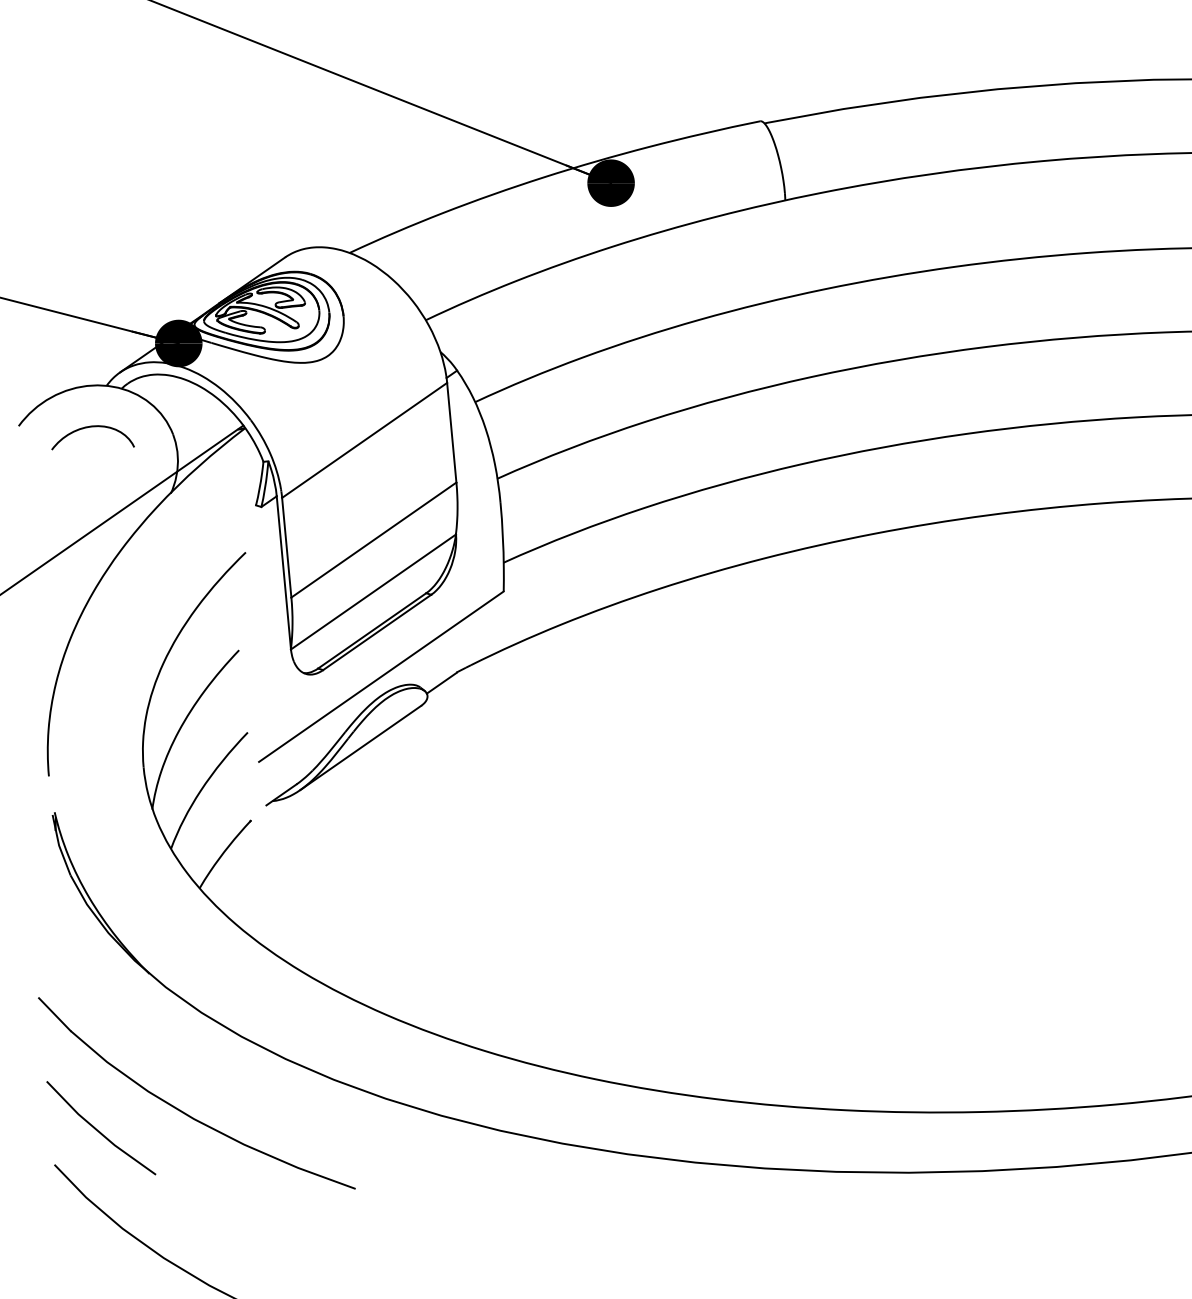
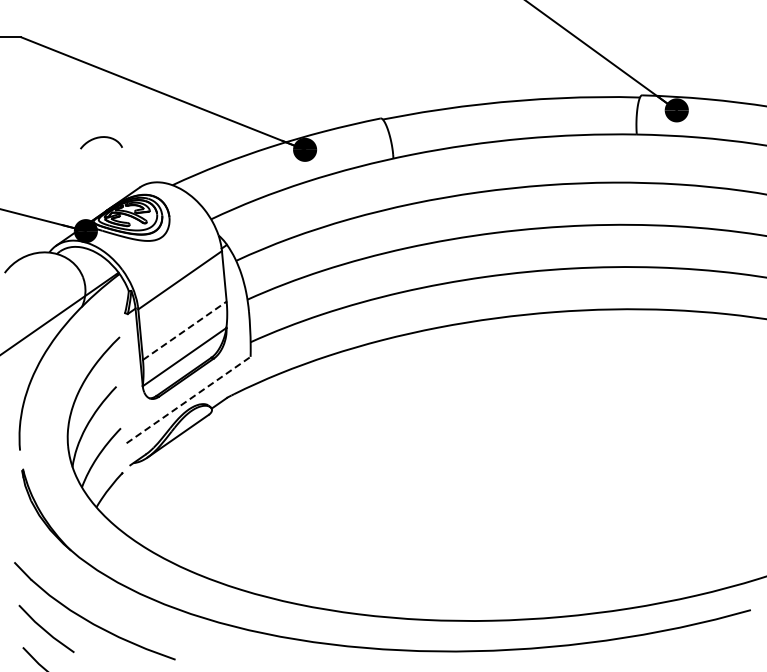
curve: (91, 429) -> (100, 138), moved
line: (373, 539) -> (184, 330), solid -> dashed
line: (381, 677) -> (188, 400), solid -> dashed

